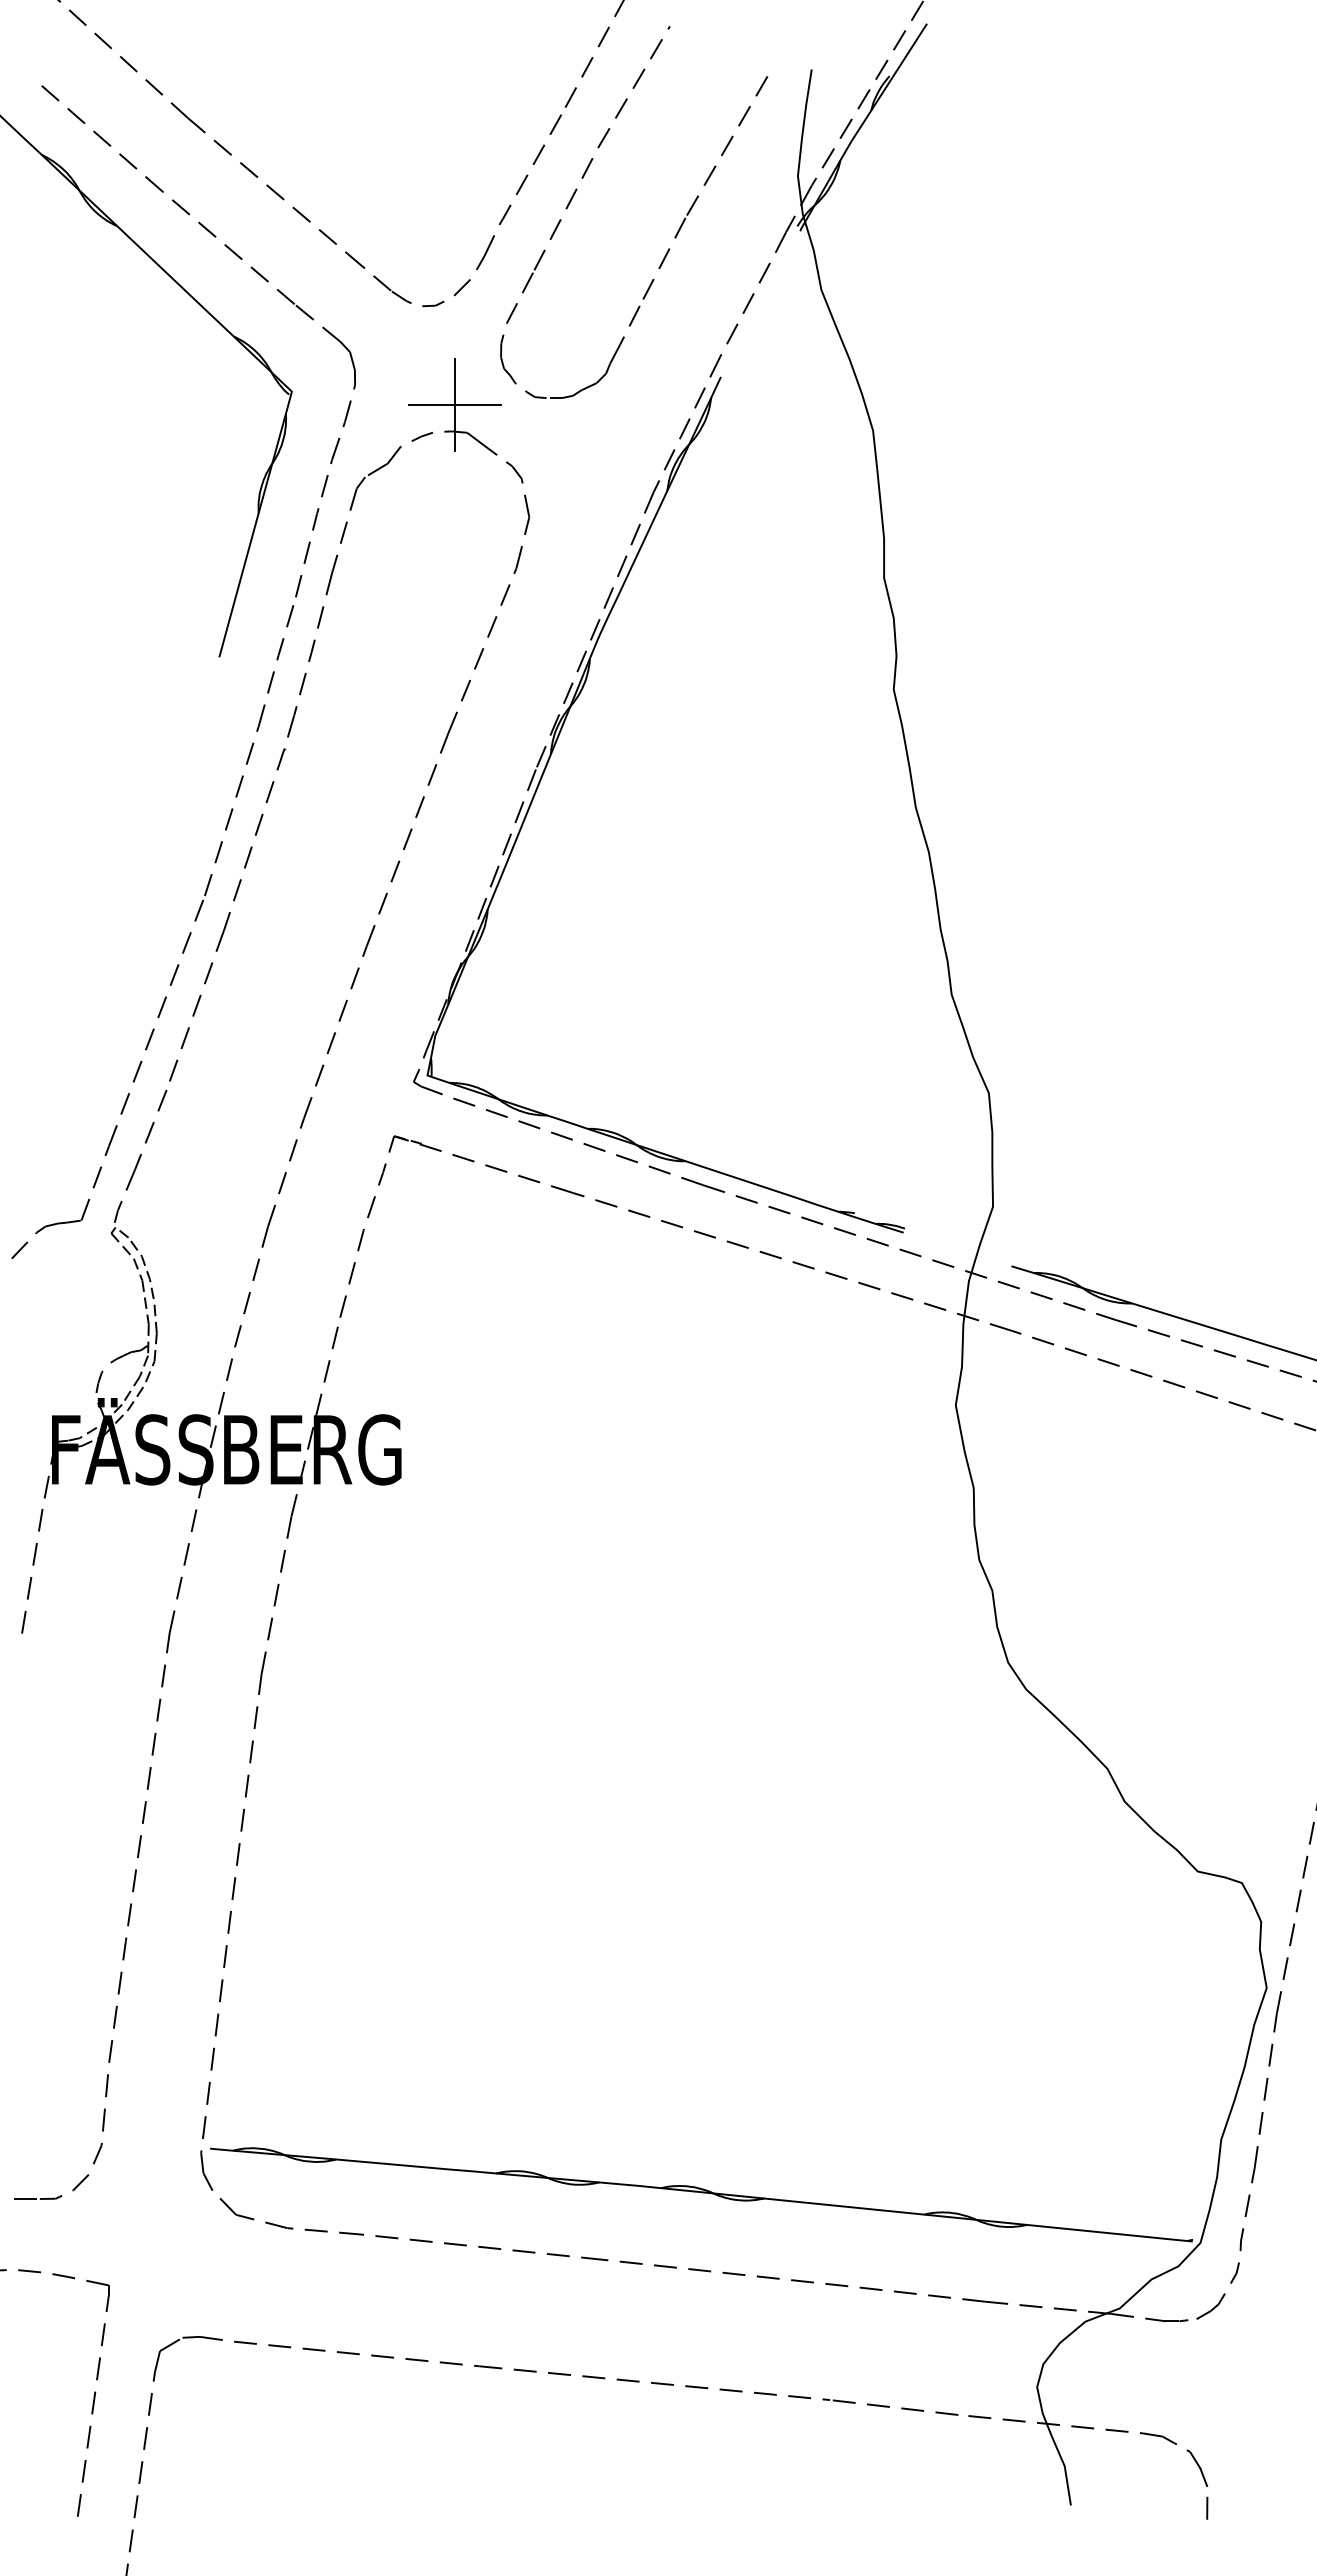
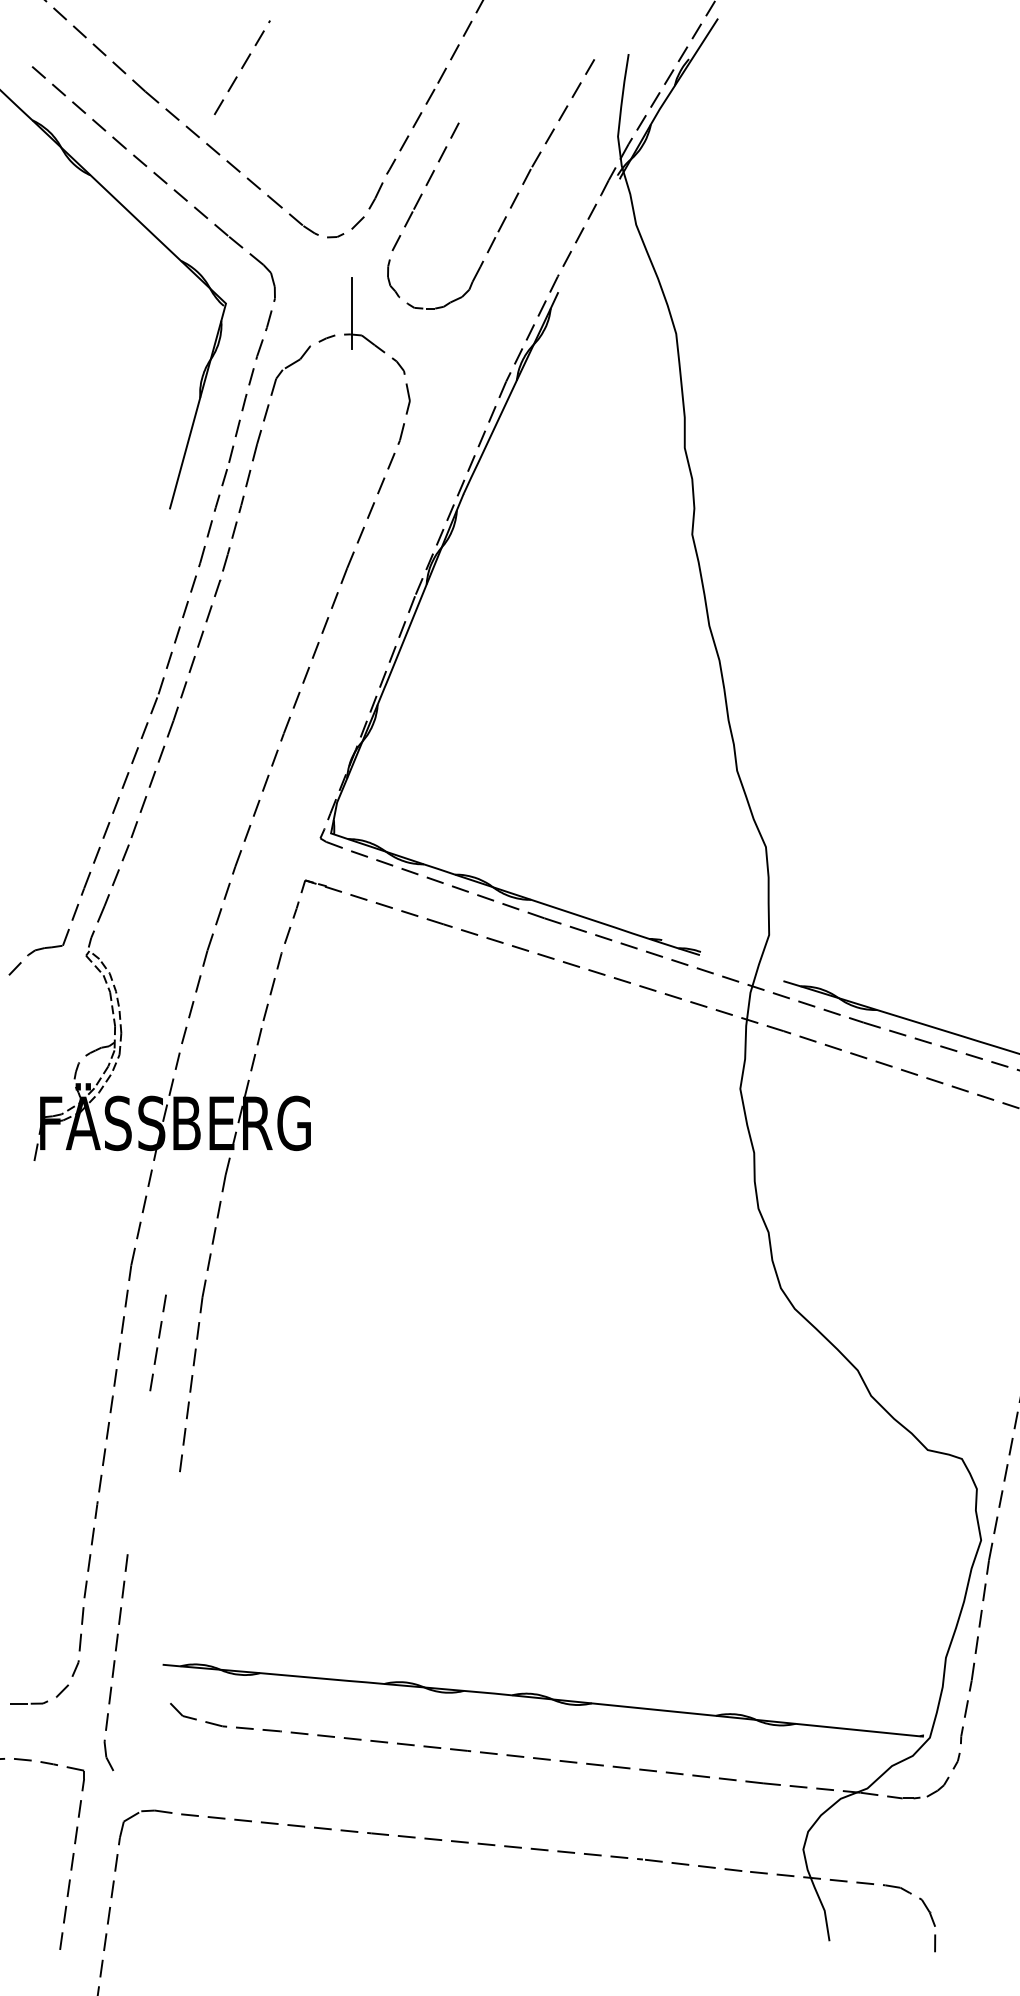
line: (633, 87) -> (241, 67), moved
line: (454, 404) -> (351, 313), removed
line: (32, 1565) -> (158, 1338), moved
part: (215, 2050) -> (115, 1662), moved

